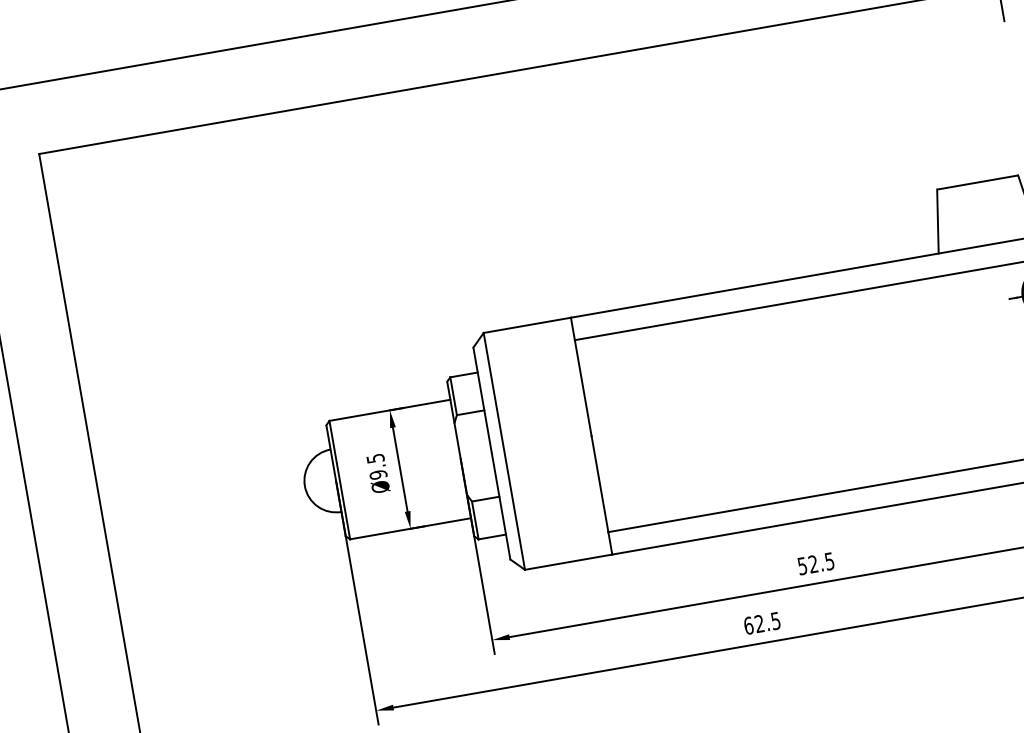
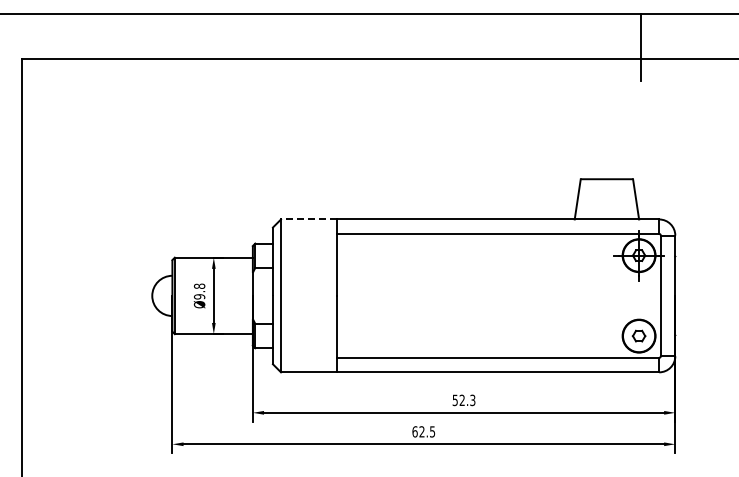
line: (526, 325) -> (308, 219), solid -> dashed
text: (375, 457) -> (199, 285), Ø9.5 -> Ø9.8
text: (828, 560) -> (472, 399), 52.5 -> 52.3

